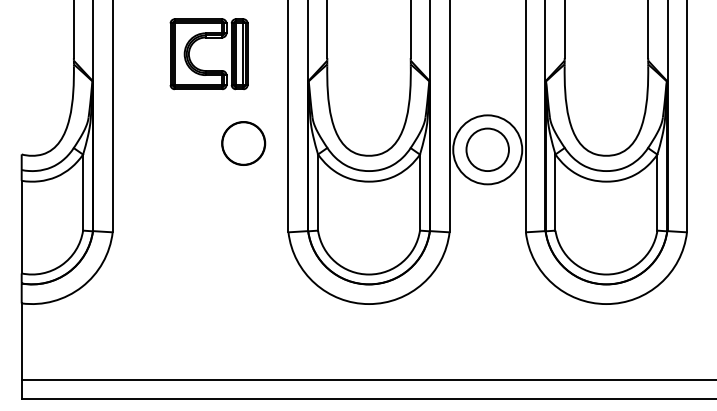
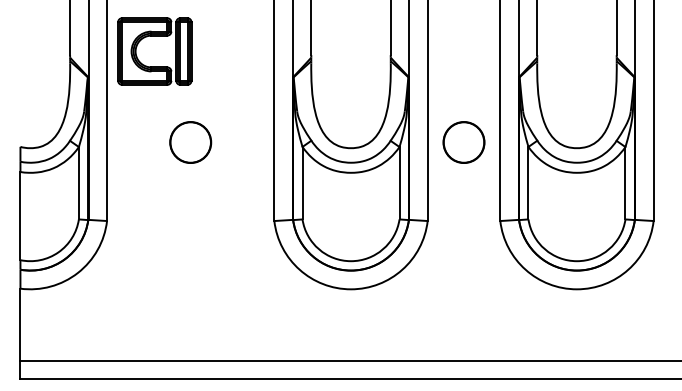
part: (208, 38) -> (154, 36), moved
circle: (243, 143) -> (190, 142), moved
circle: (487, 149) -> (463, 142), size x0.62

